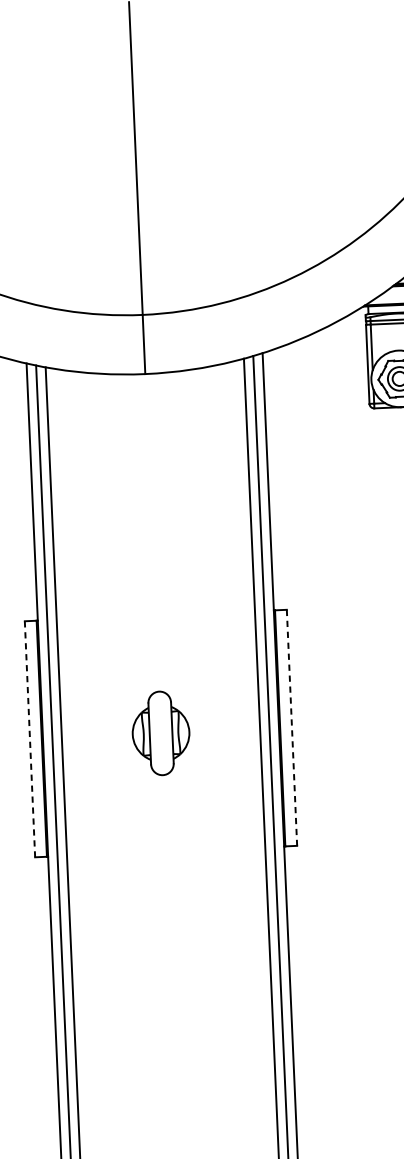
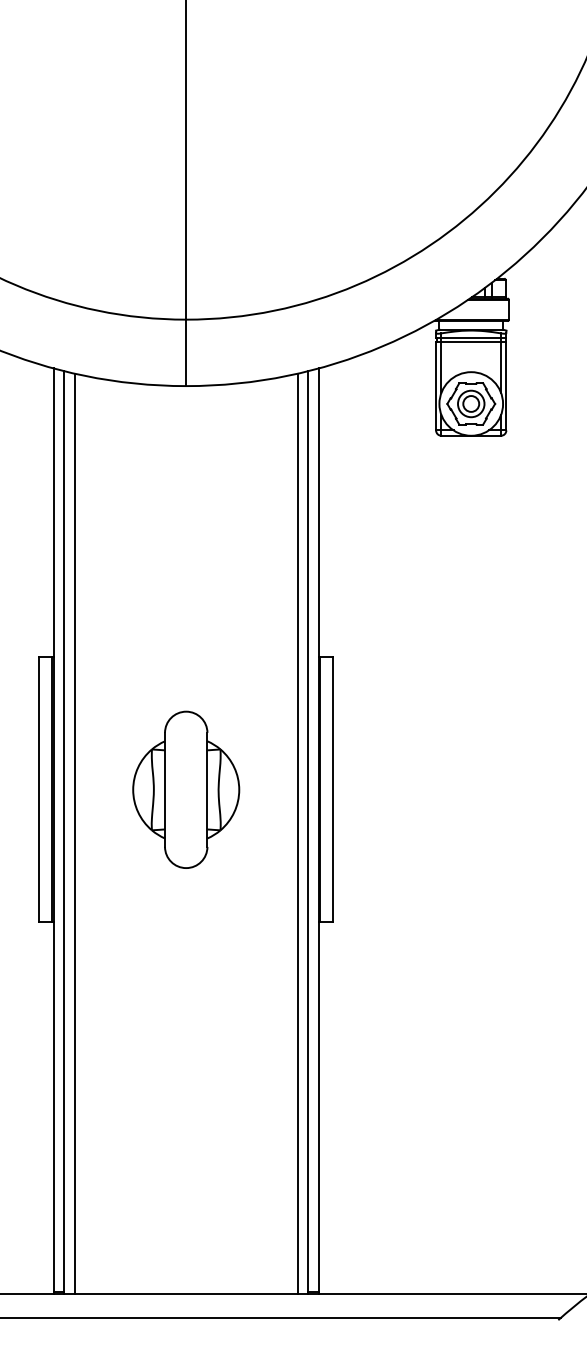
line: (292, 727) -> (333, 789), dashed -> solid
part: (161, 733) -> (186, 789), size x1.67
line: (30, 738) -> (39, 789), dashed -> solid

